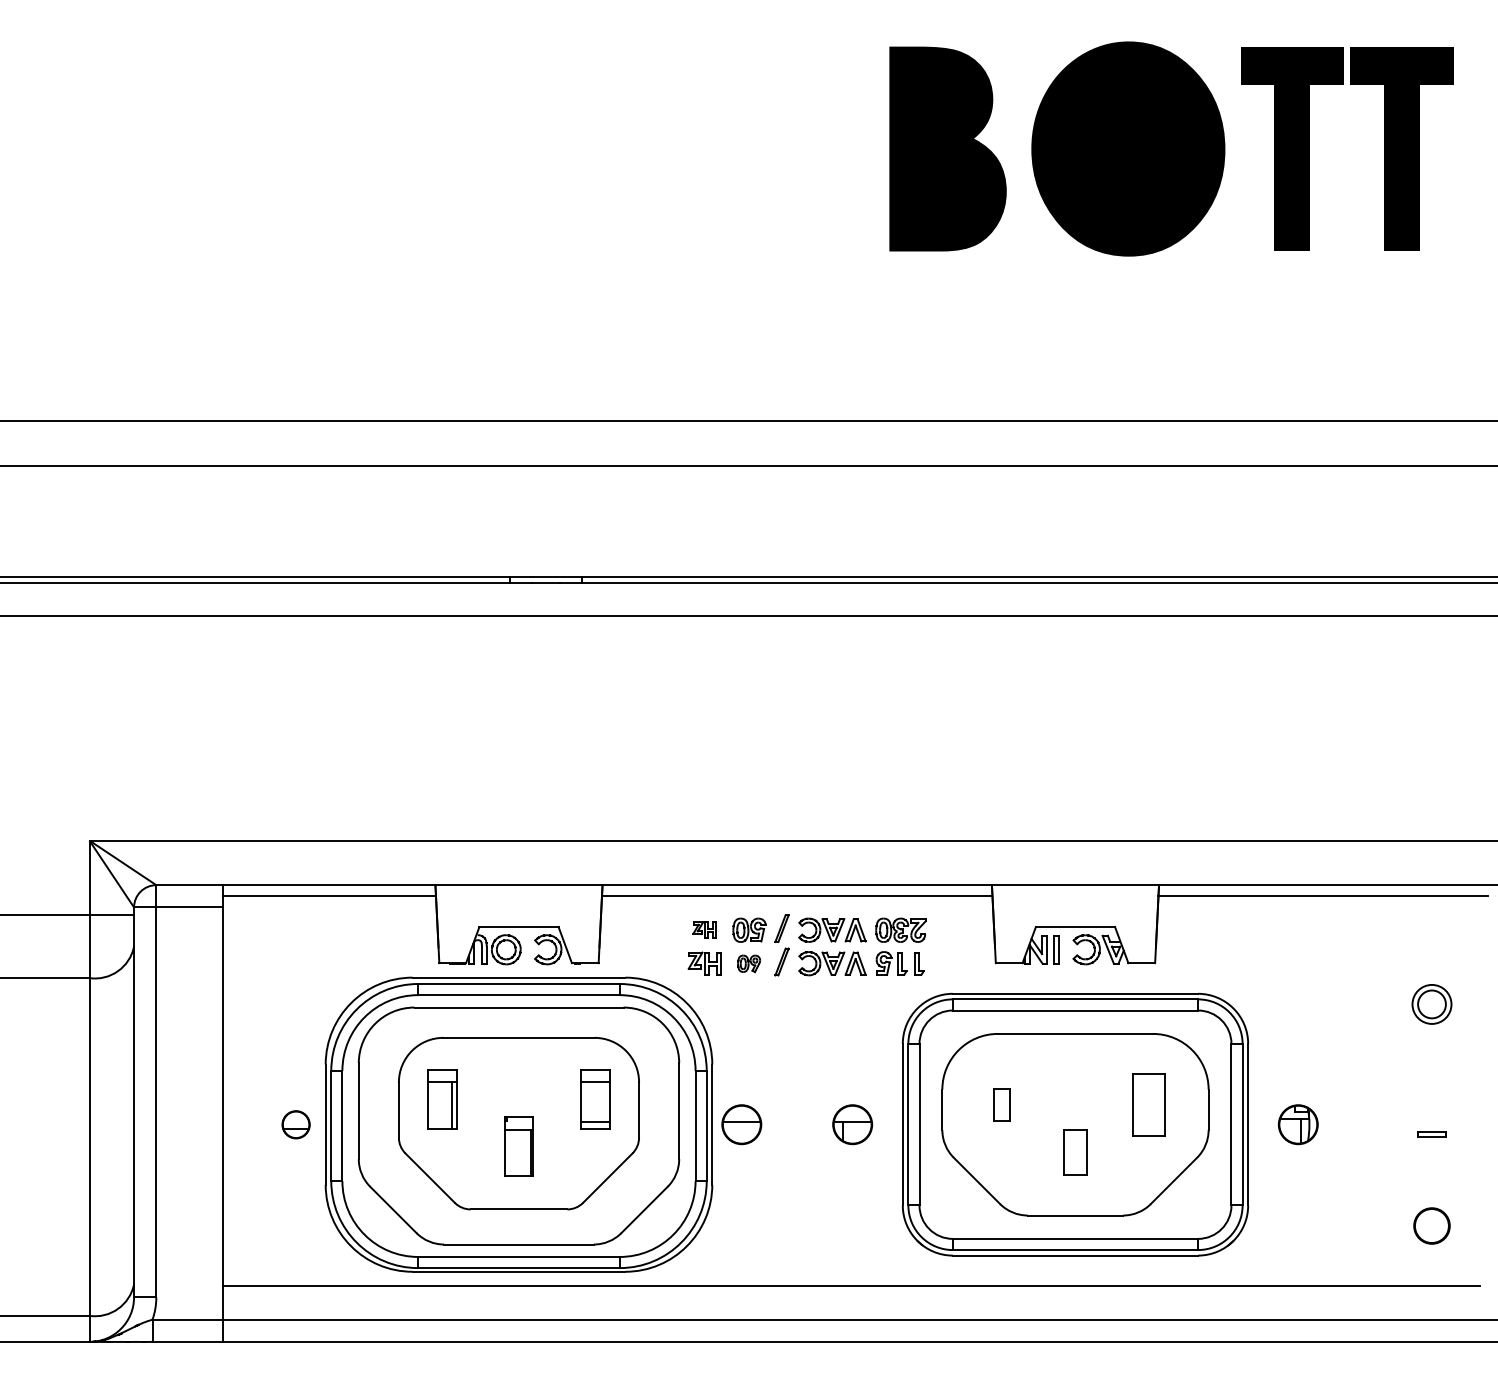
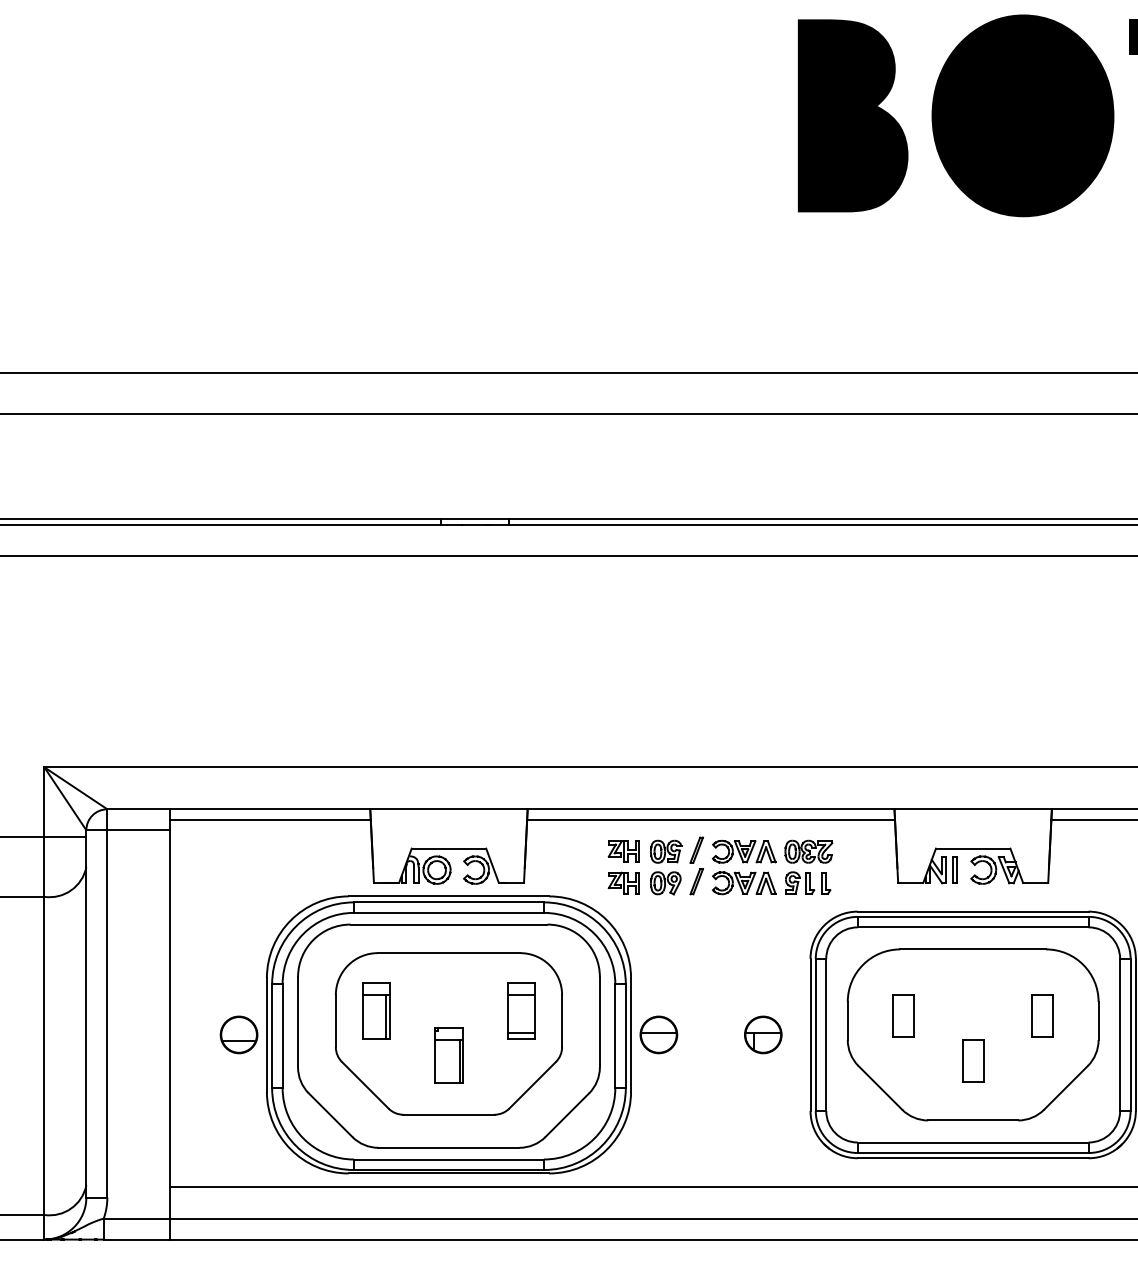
part: (704, 929) -> (623, 851), size x1.43
part: (748, 963) -> (665, 883), size x1.43
part: (1001, 1104) -> (903, 1015), size x1.43
part: (1148, 1104) -> (1041, 1015), size x0.71
part: (295, 1124) -> (238, 1034), size x1.43

